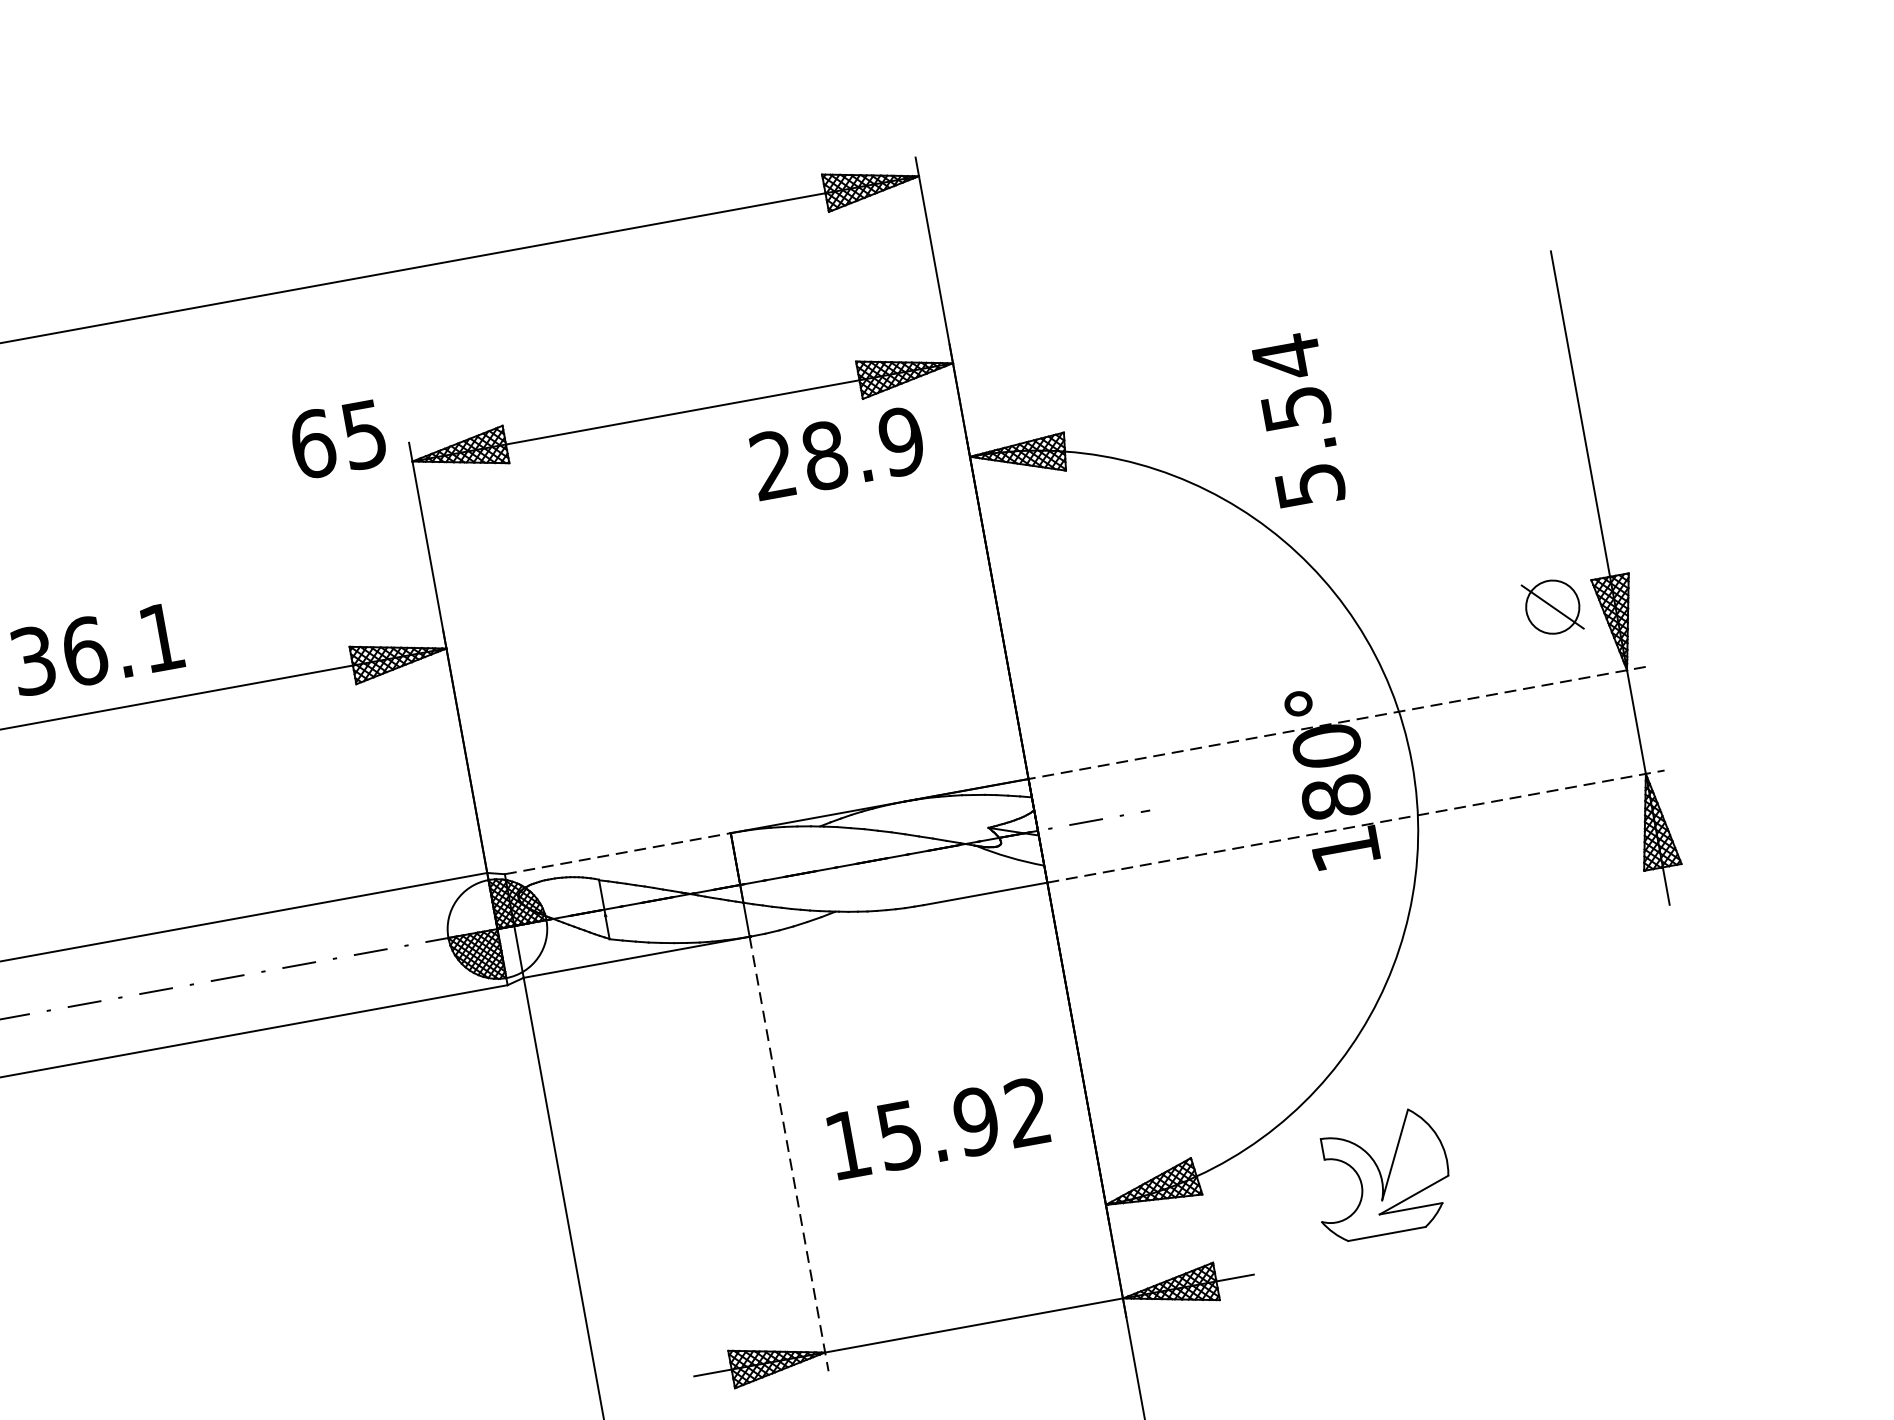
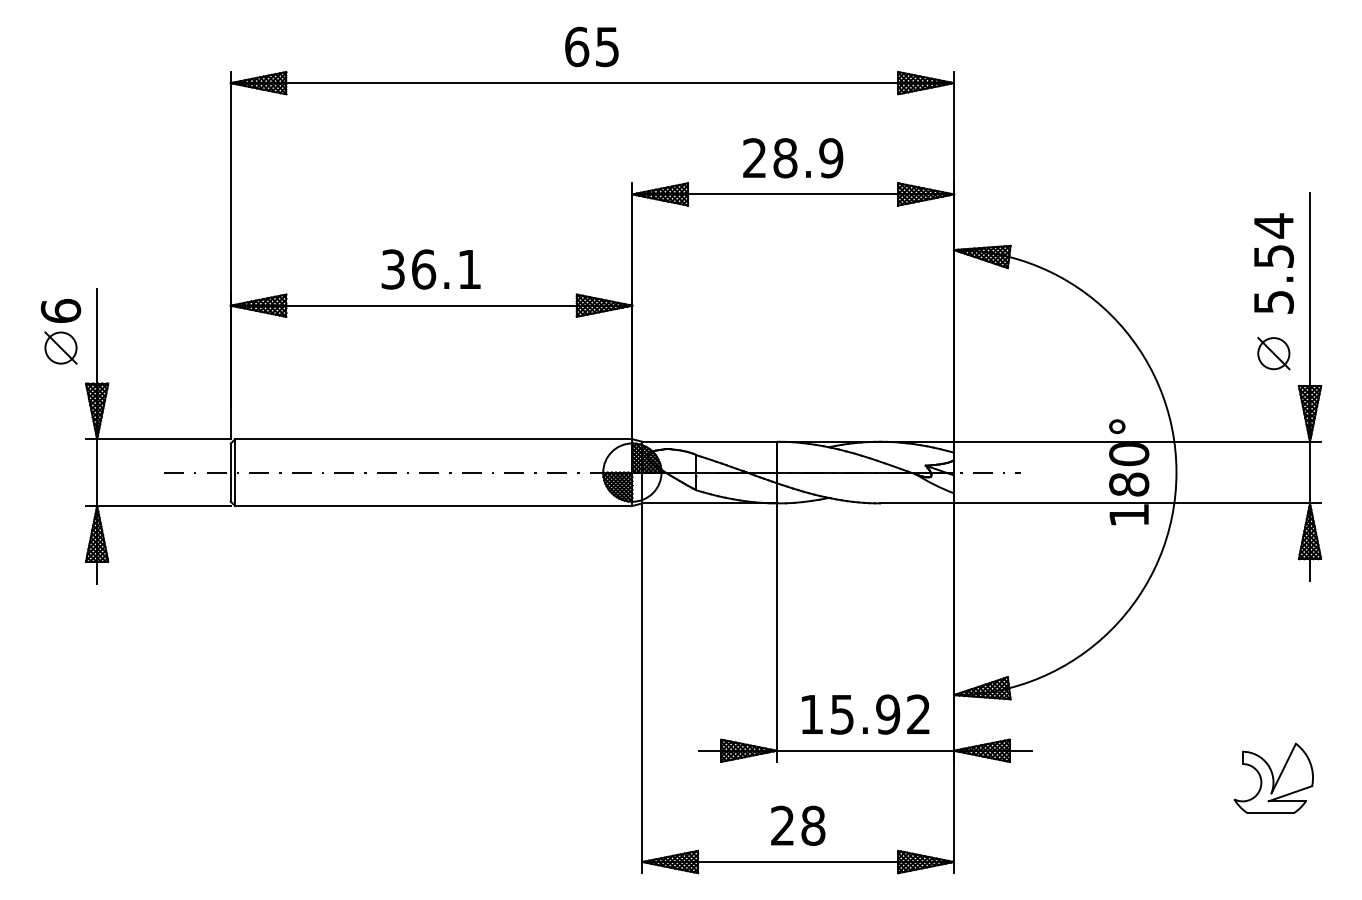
text: (1297, 420) -> (1273, 263), moved
text: (337, 438) -> (591, 46), moved
text: (838, 453) -> (793, 158), moved
part: (1552, 607) -> (1273, 353), moved
line: (1336, 722) -> (1137, 441), dashed -> solid
line: (1355, 826) -> (1137, 503), dashed -> solid
line: (619, 852) -> (710, 441), dashed -> solid
text: (938, 1128) -> (865, 714), moved
line: (788, 1155) -> (776, 633), dashed -> solid
part: (1380, 1172) -> (1273, 777), moved

